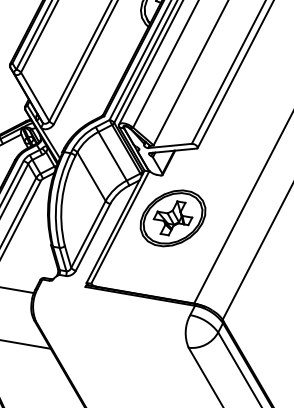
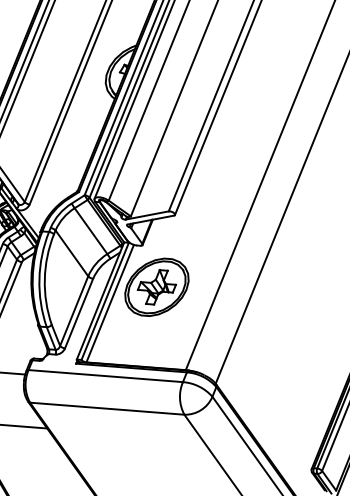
line: (124, 230) -> (109, 303), added
line: (113, 302) -> (105, 376), added
line: (112, 334) -> (107, 408), added

